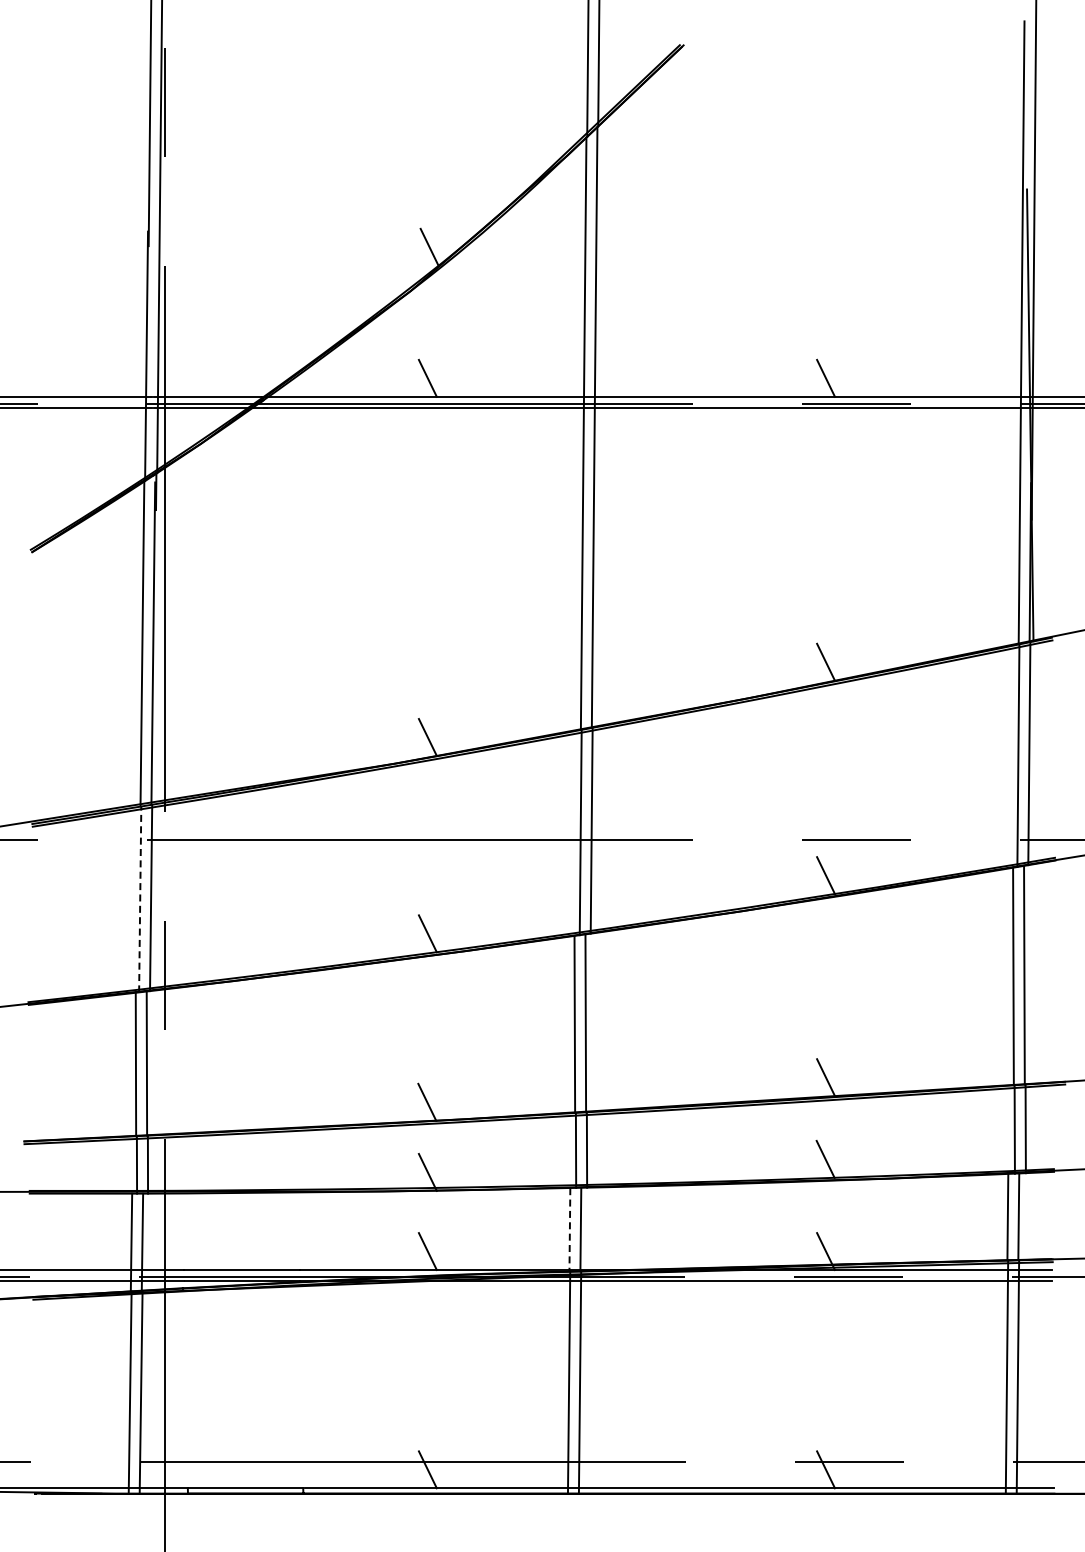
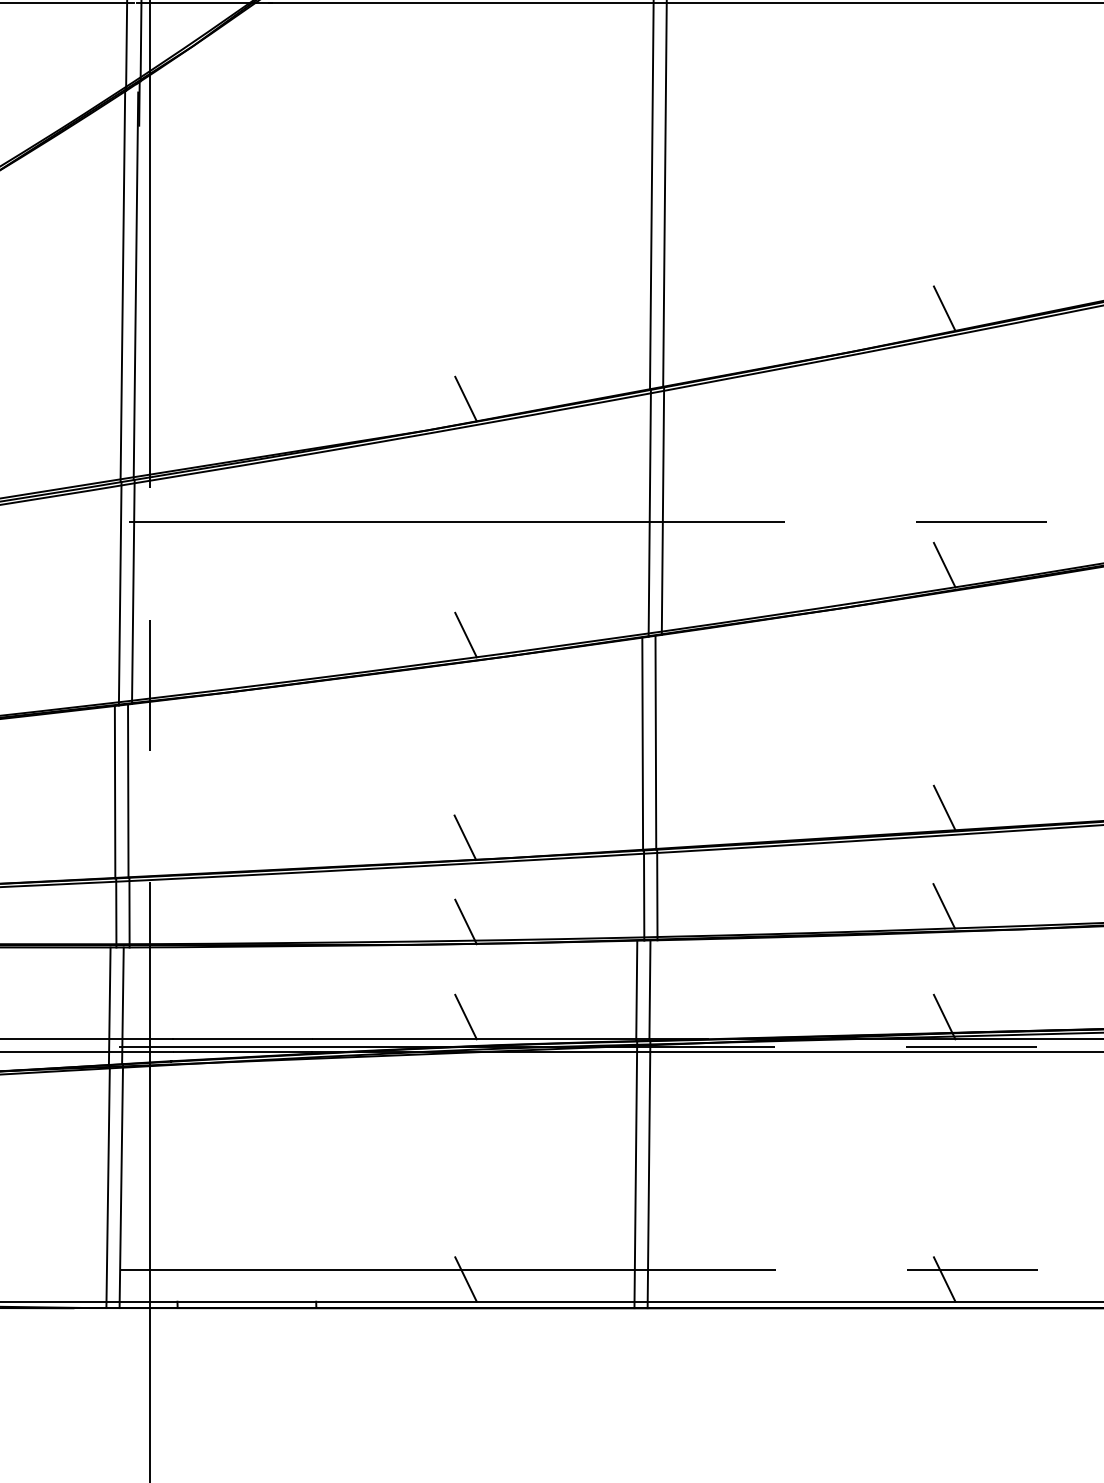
line: (140, 899) -> (120, 593), dashed -> solid
line: (569, 1229) -> (636, 990), dashed -> solid

